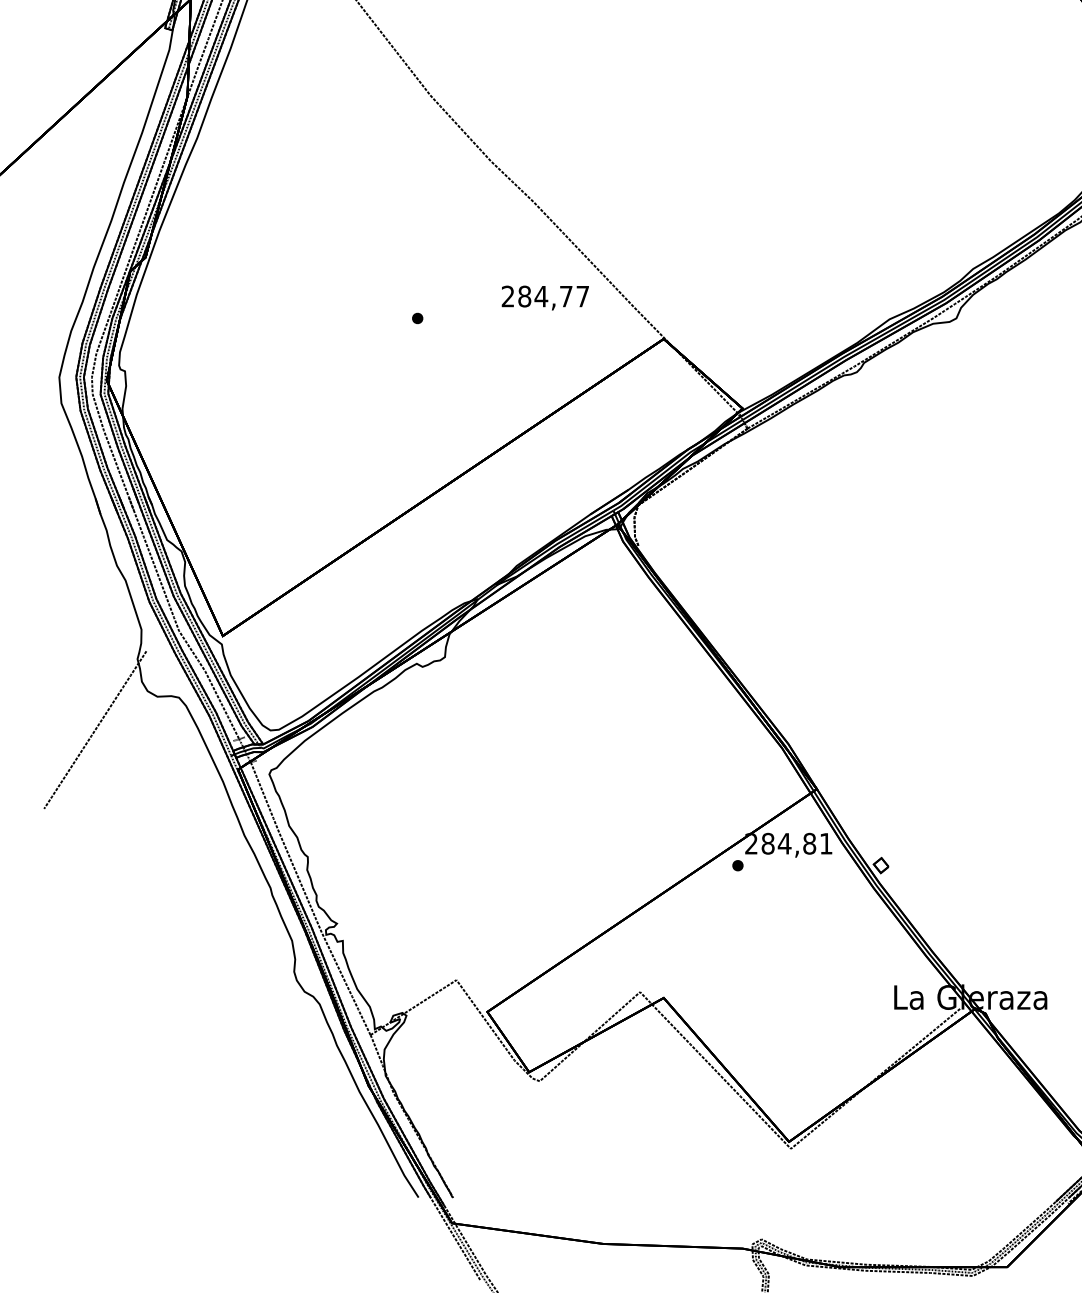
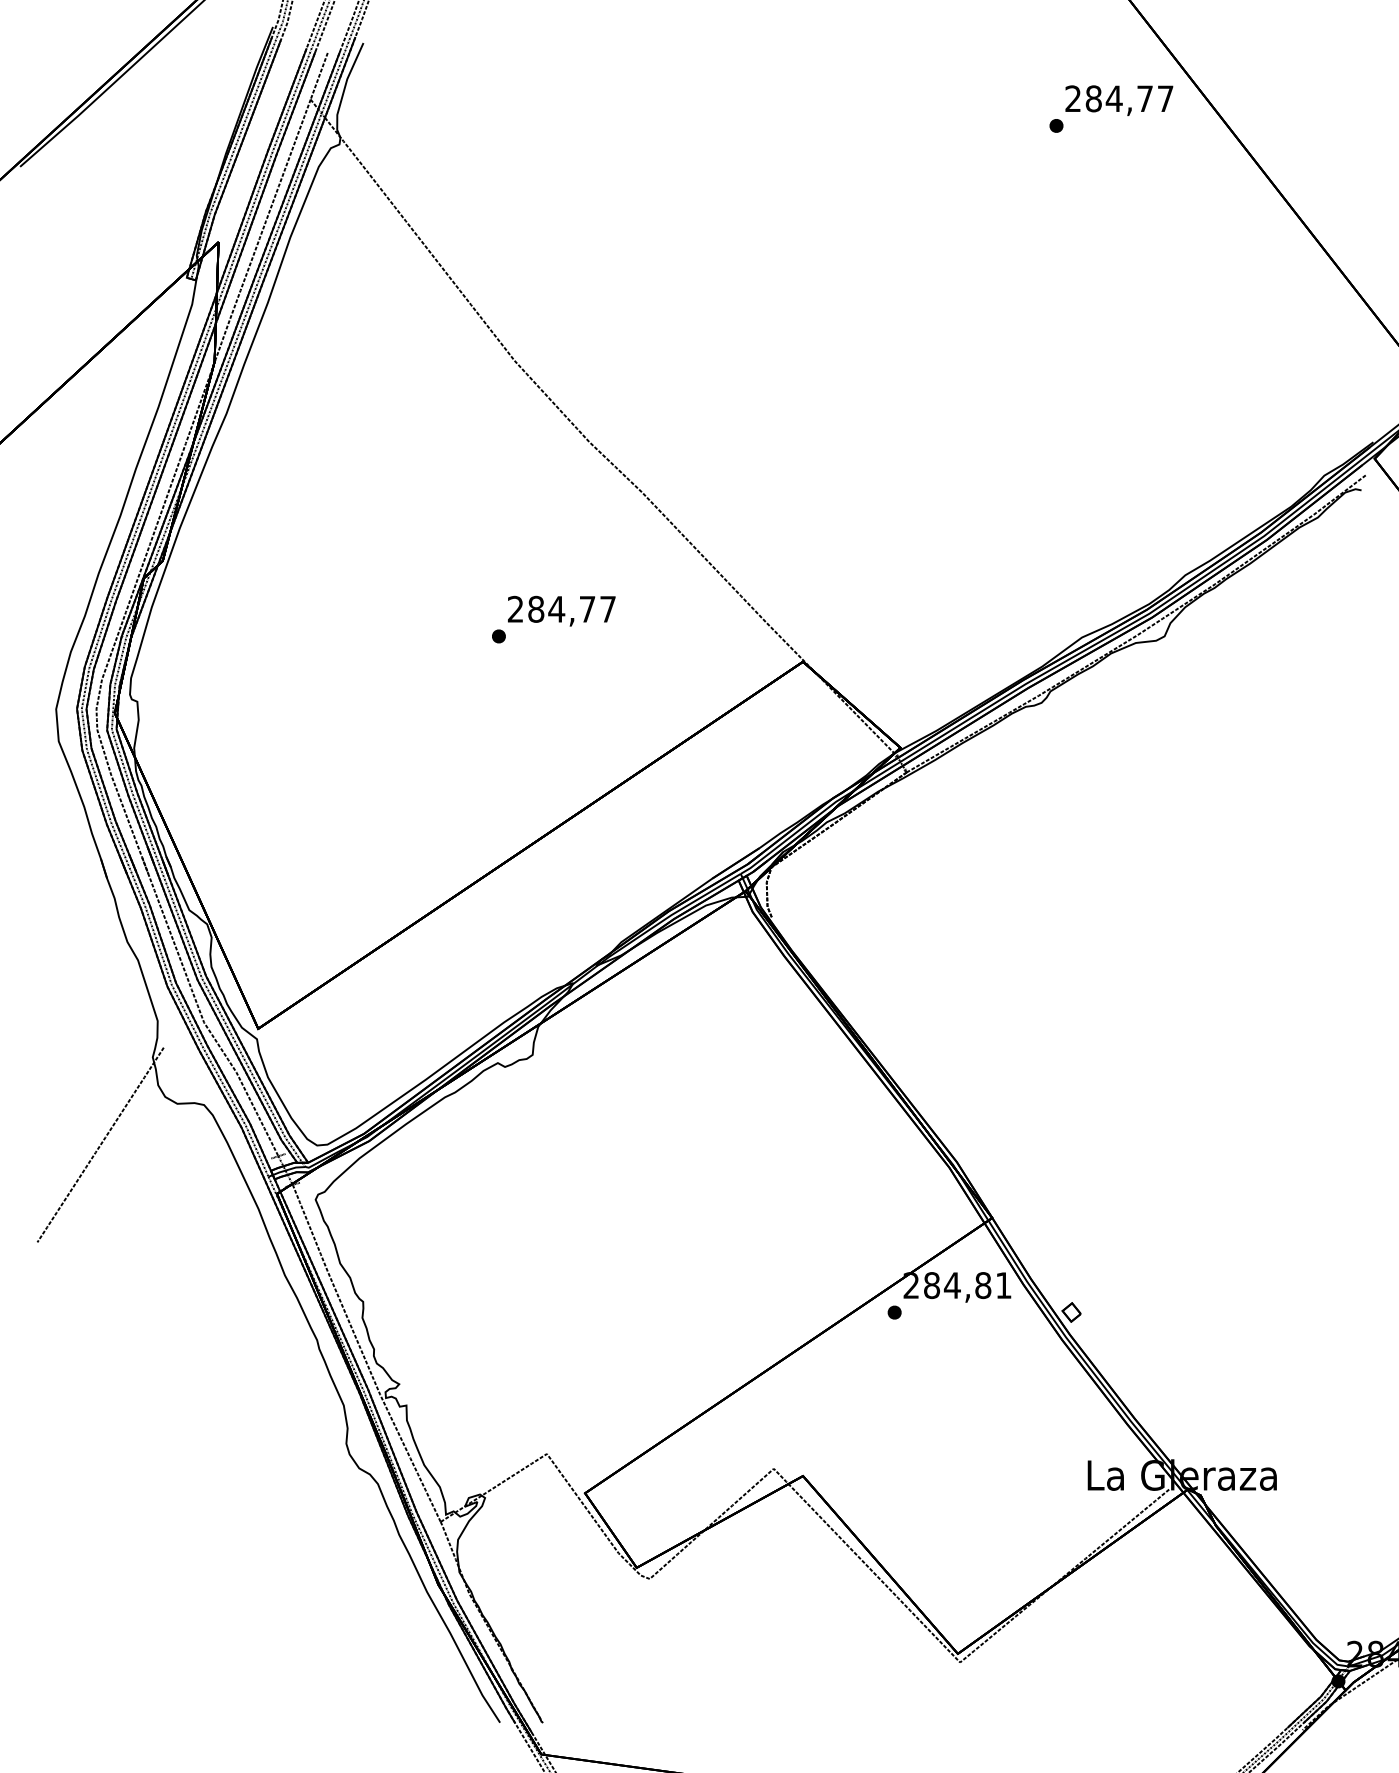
text: (545, 297) -> (561, 610), moved

